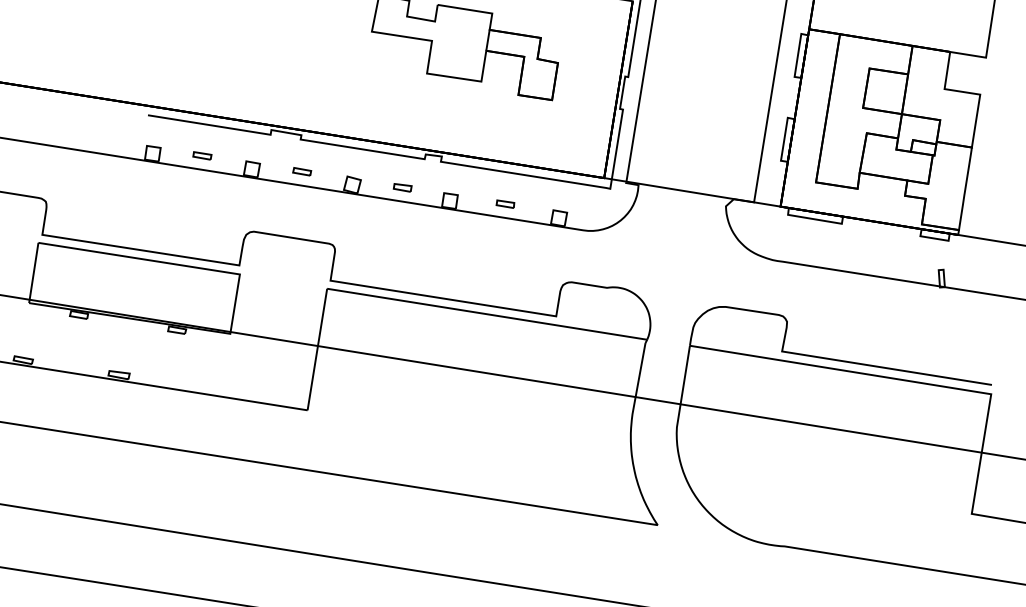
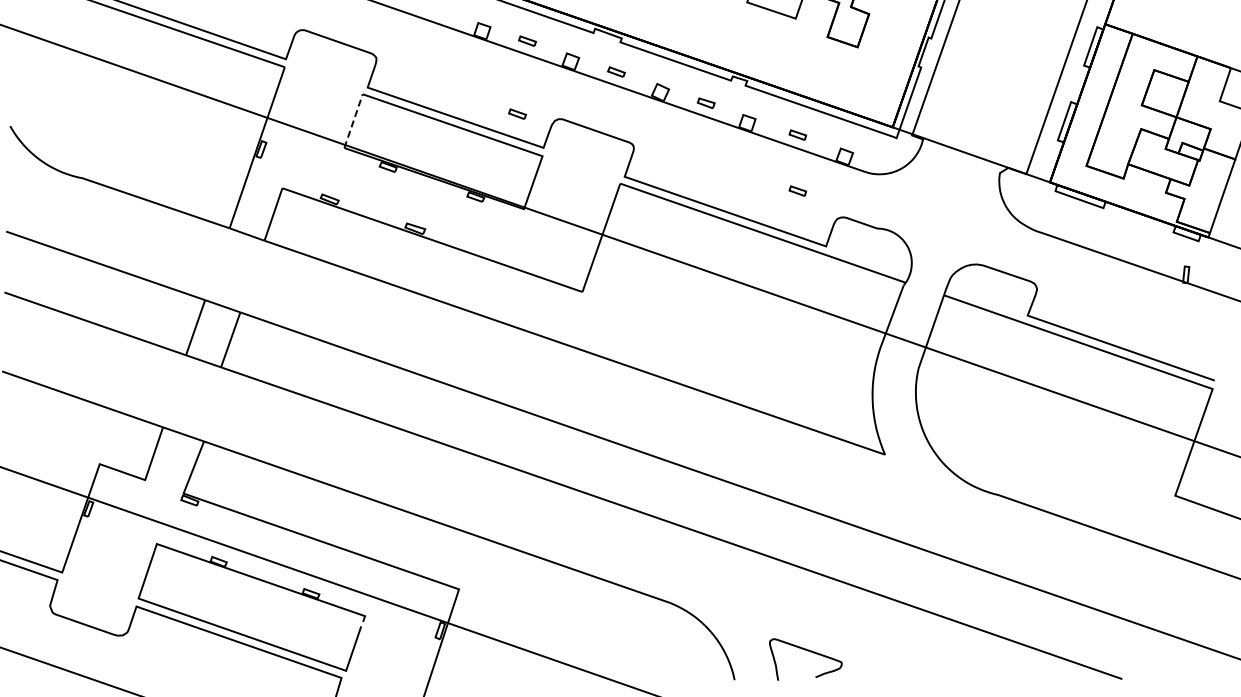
part: (205, 234) -> (517, 113), added
part: (515, 262) -> (797, 190), added
line: (33, 272) -> (353, 120), solid -> dashed

